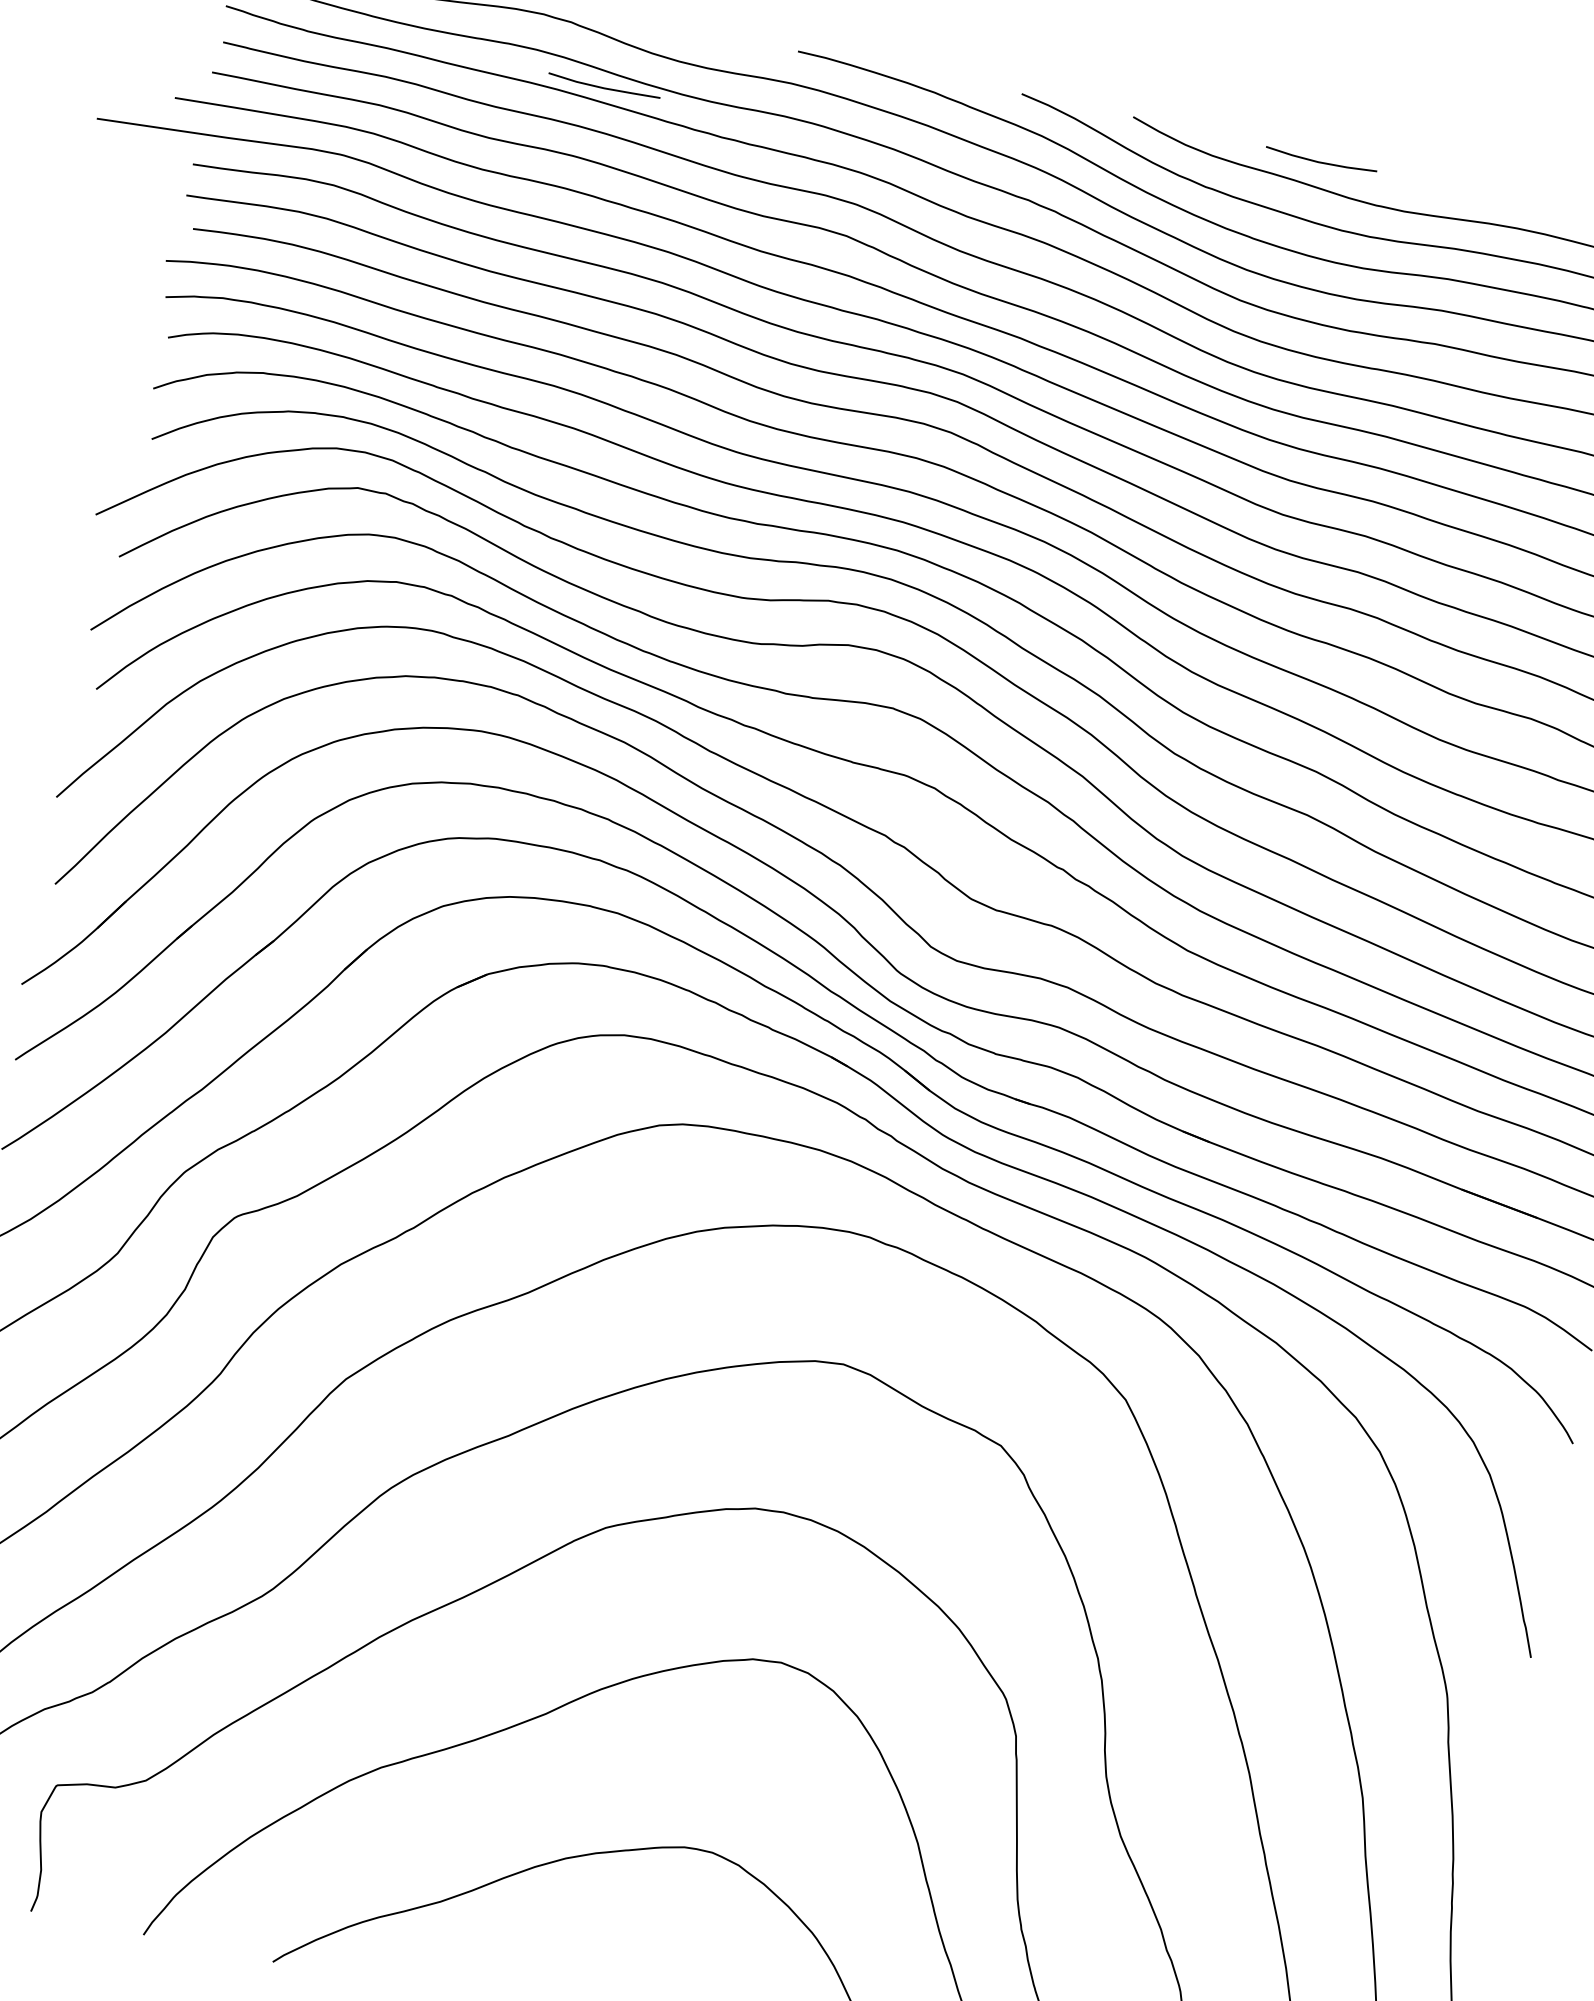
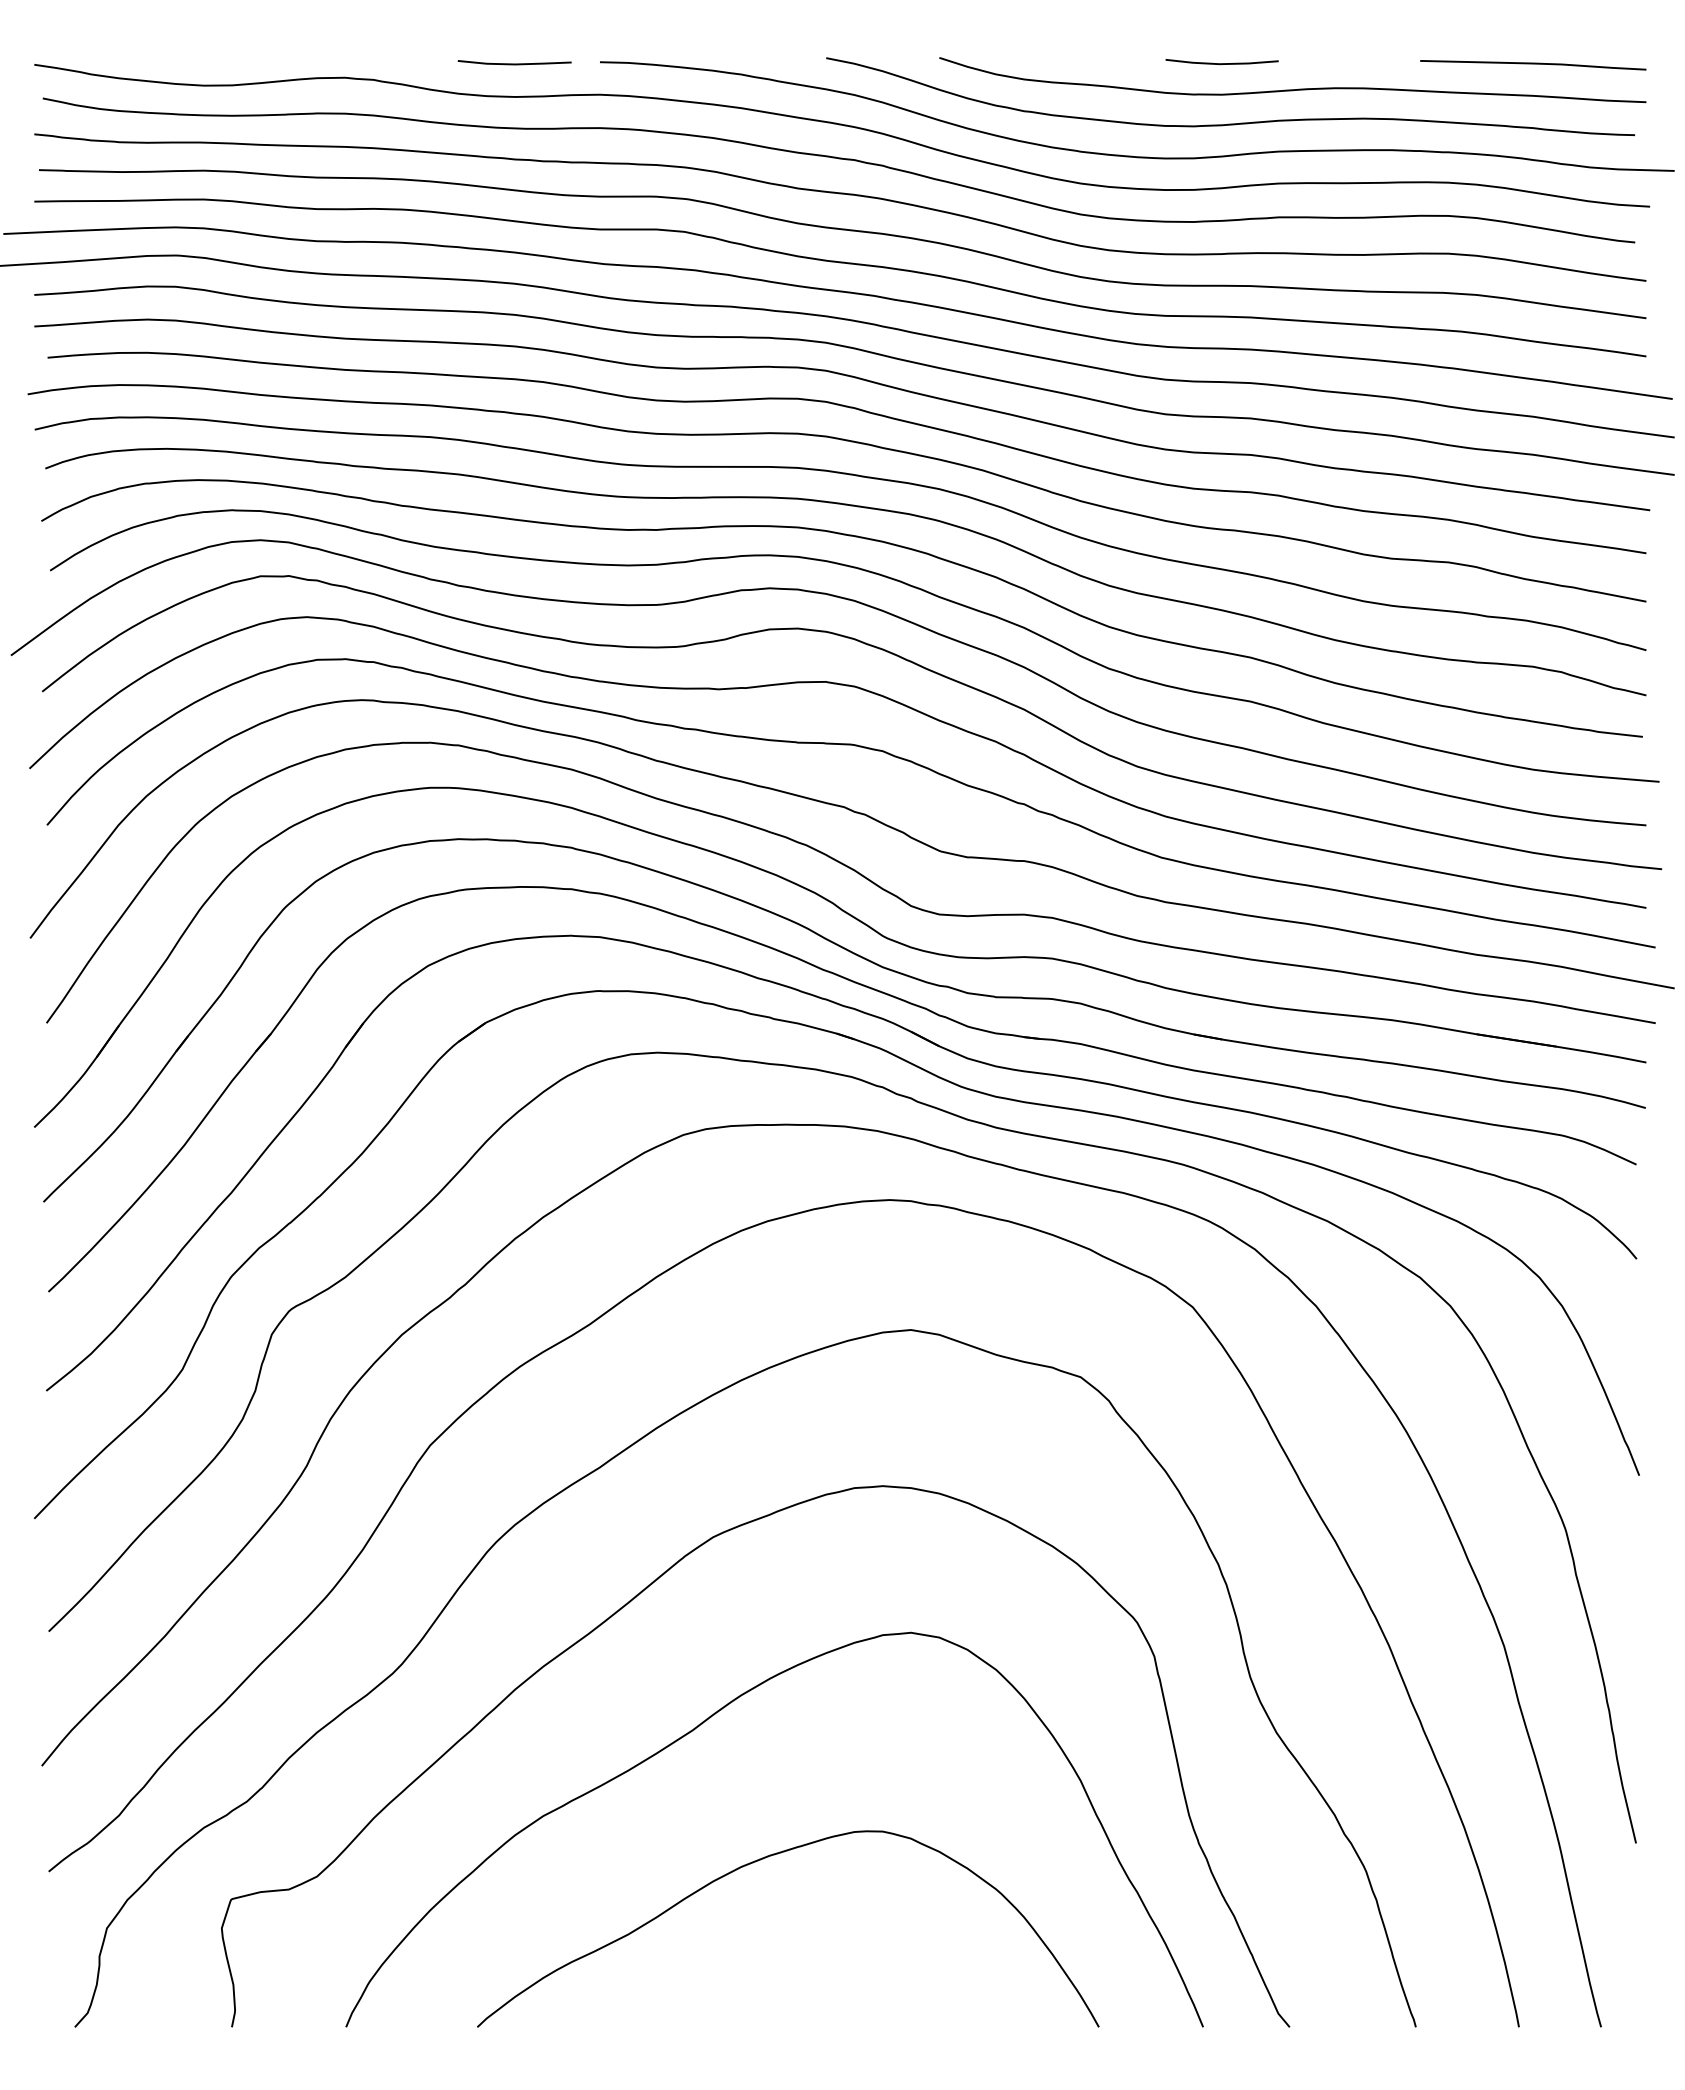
line: (603, 87) -> (514, 63), moved
line: (1320, 161) -> (1221, 63), moved

